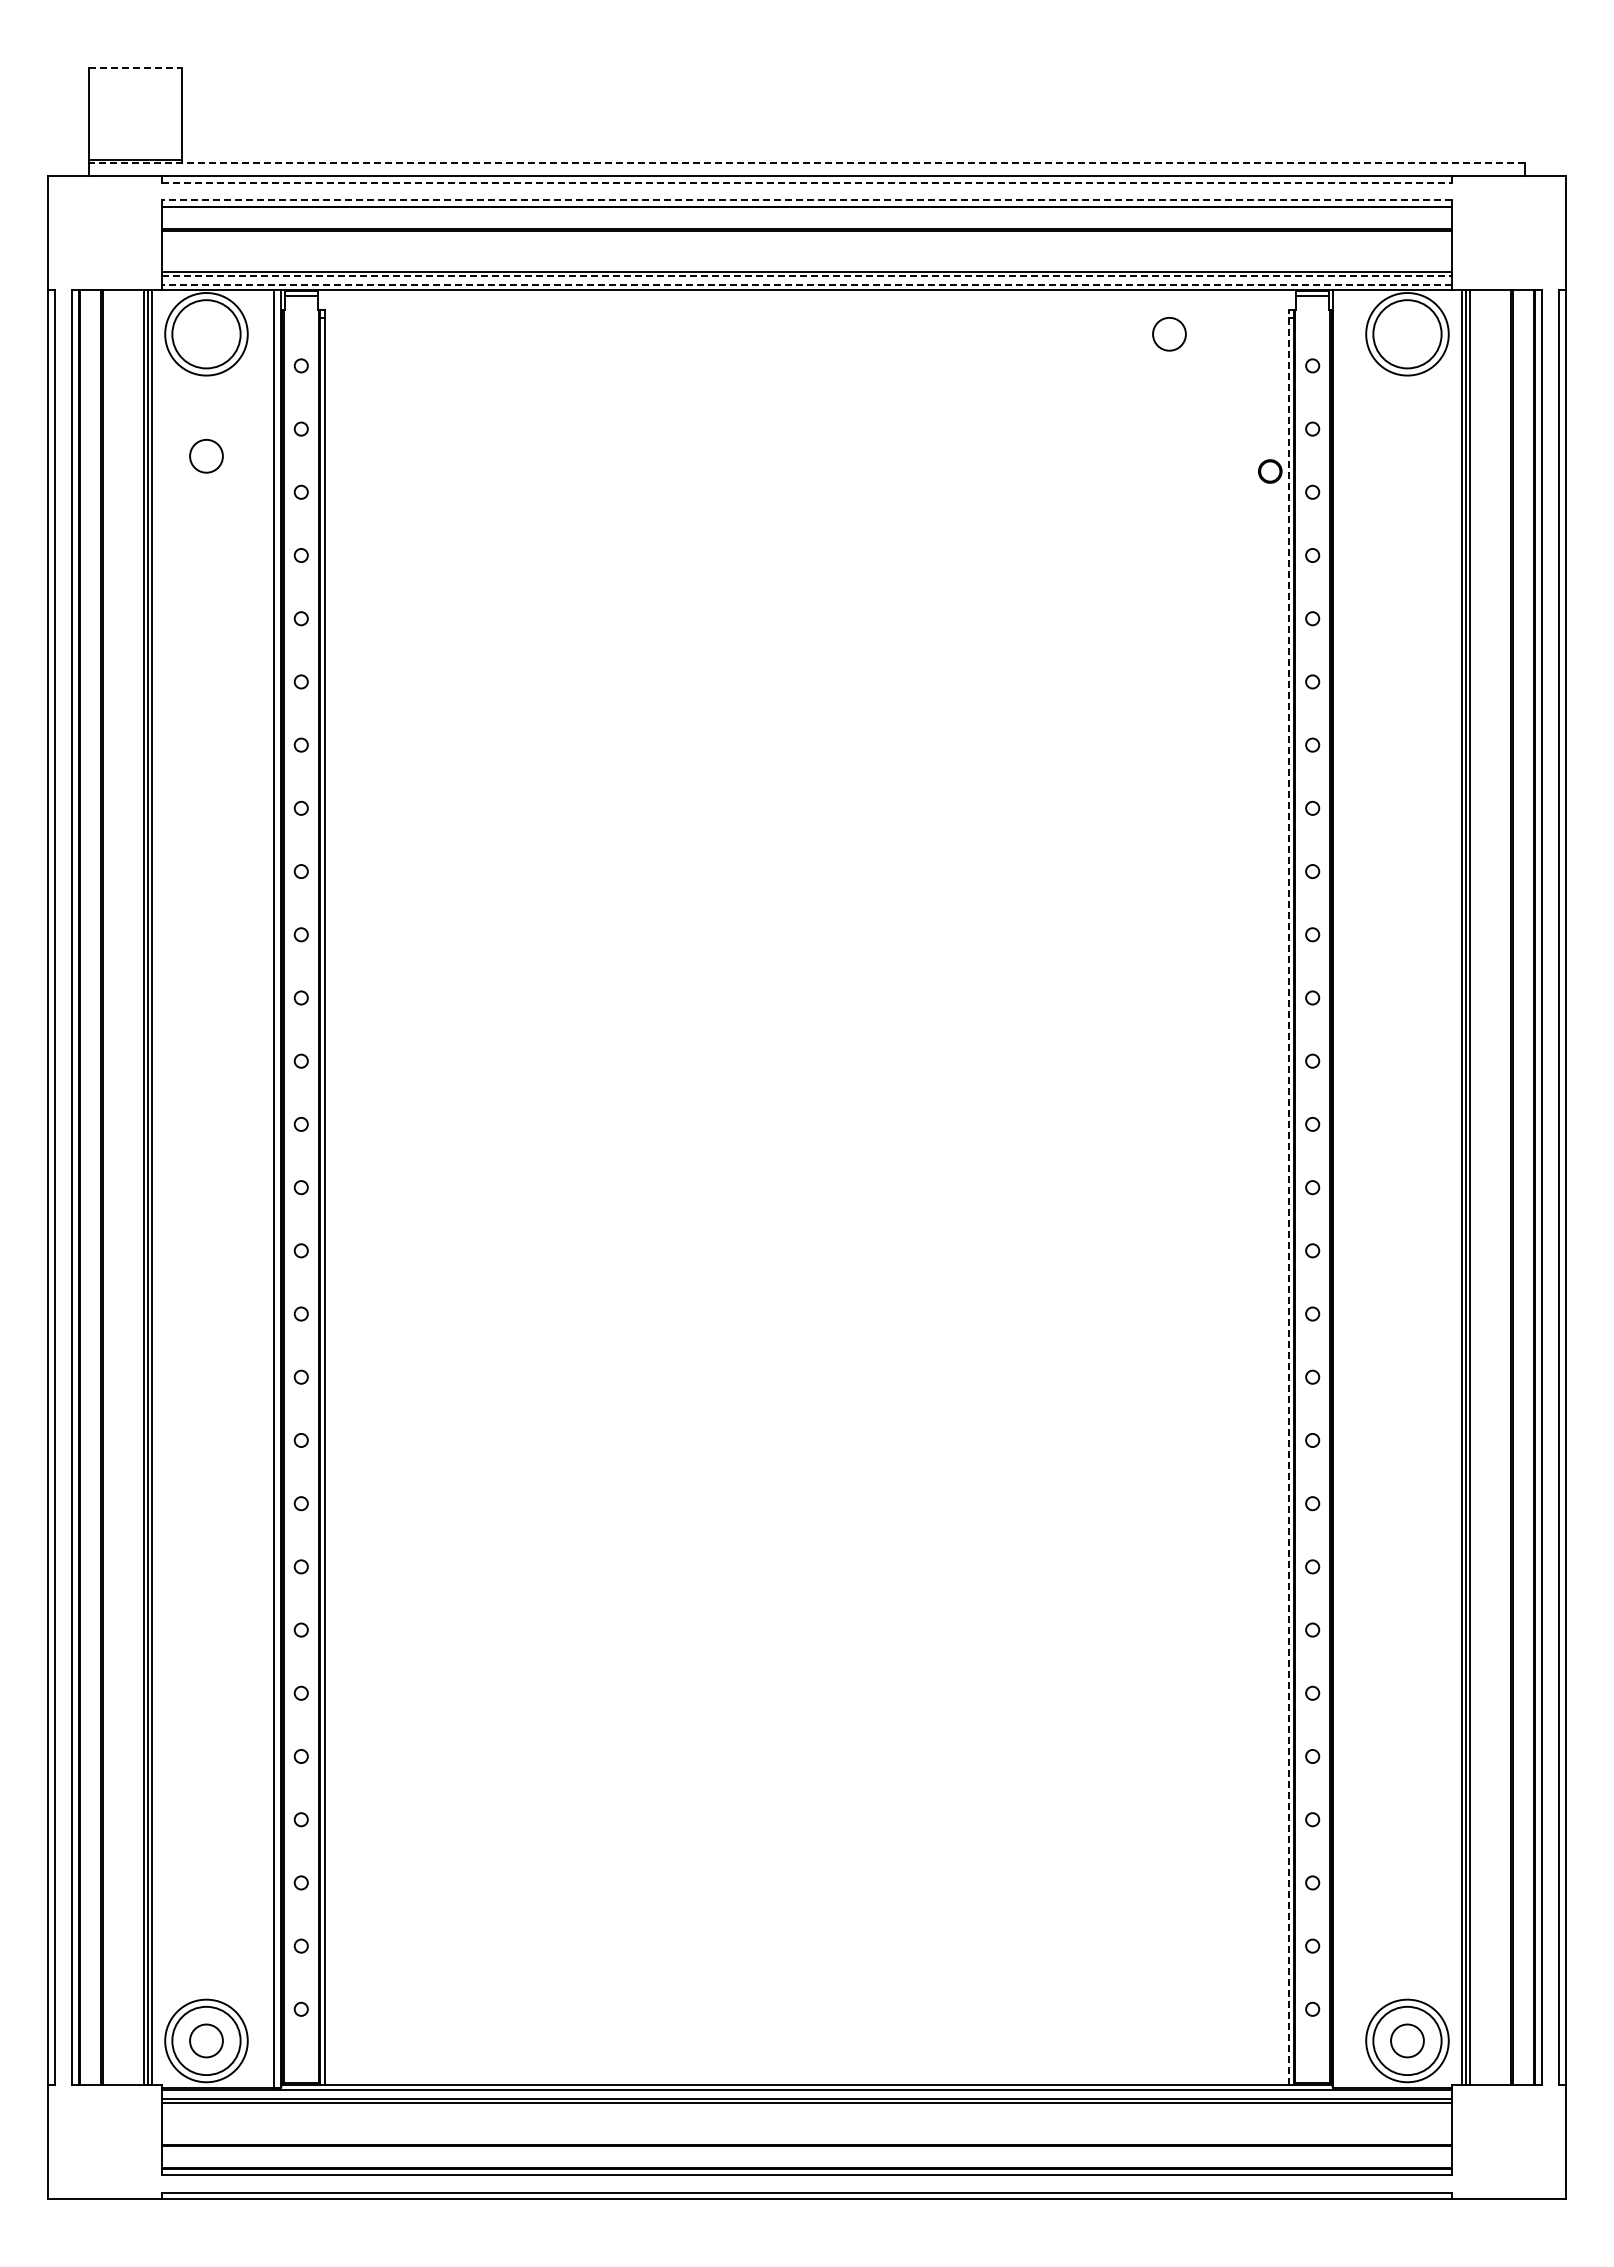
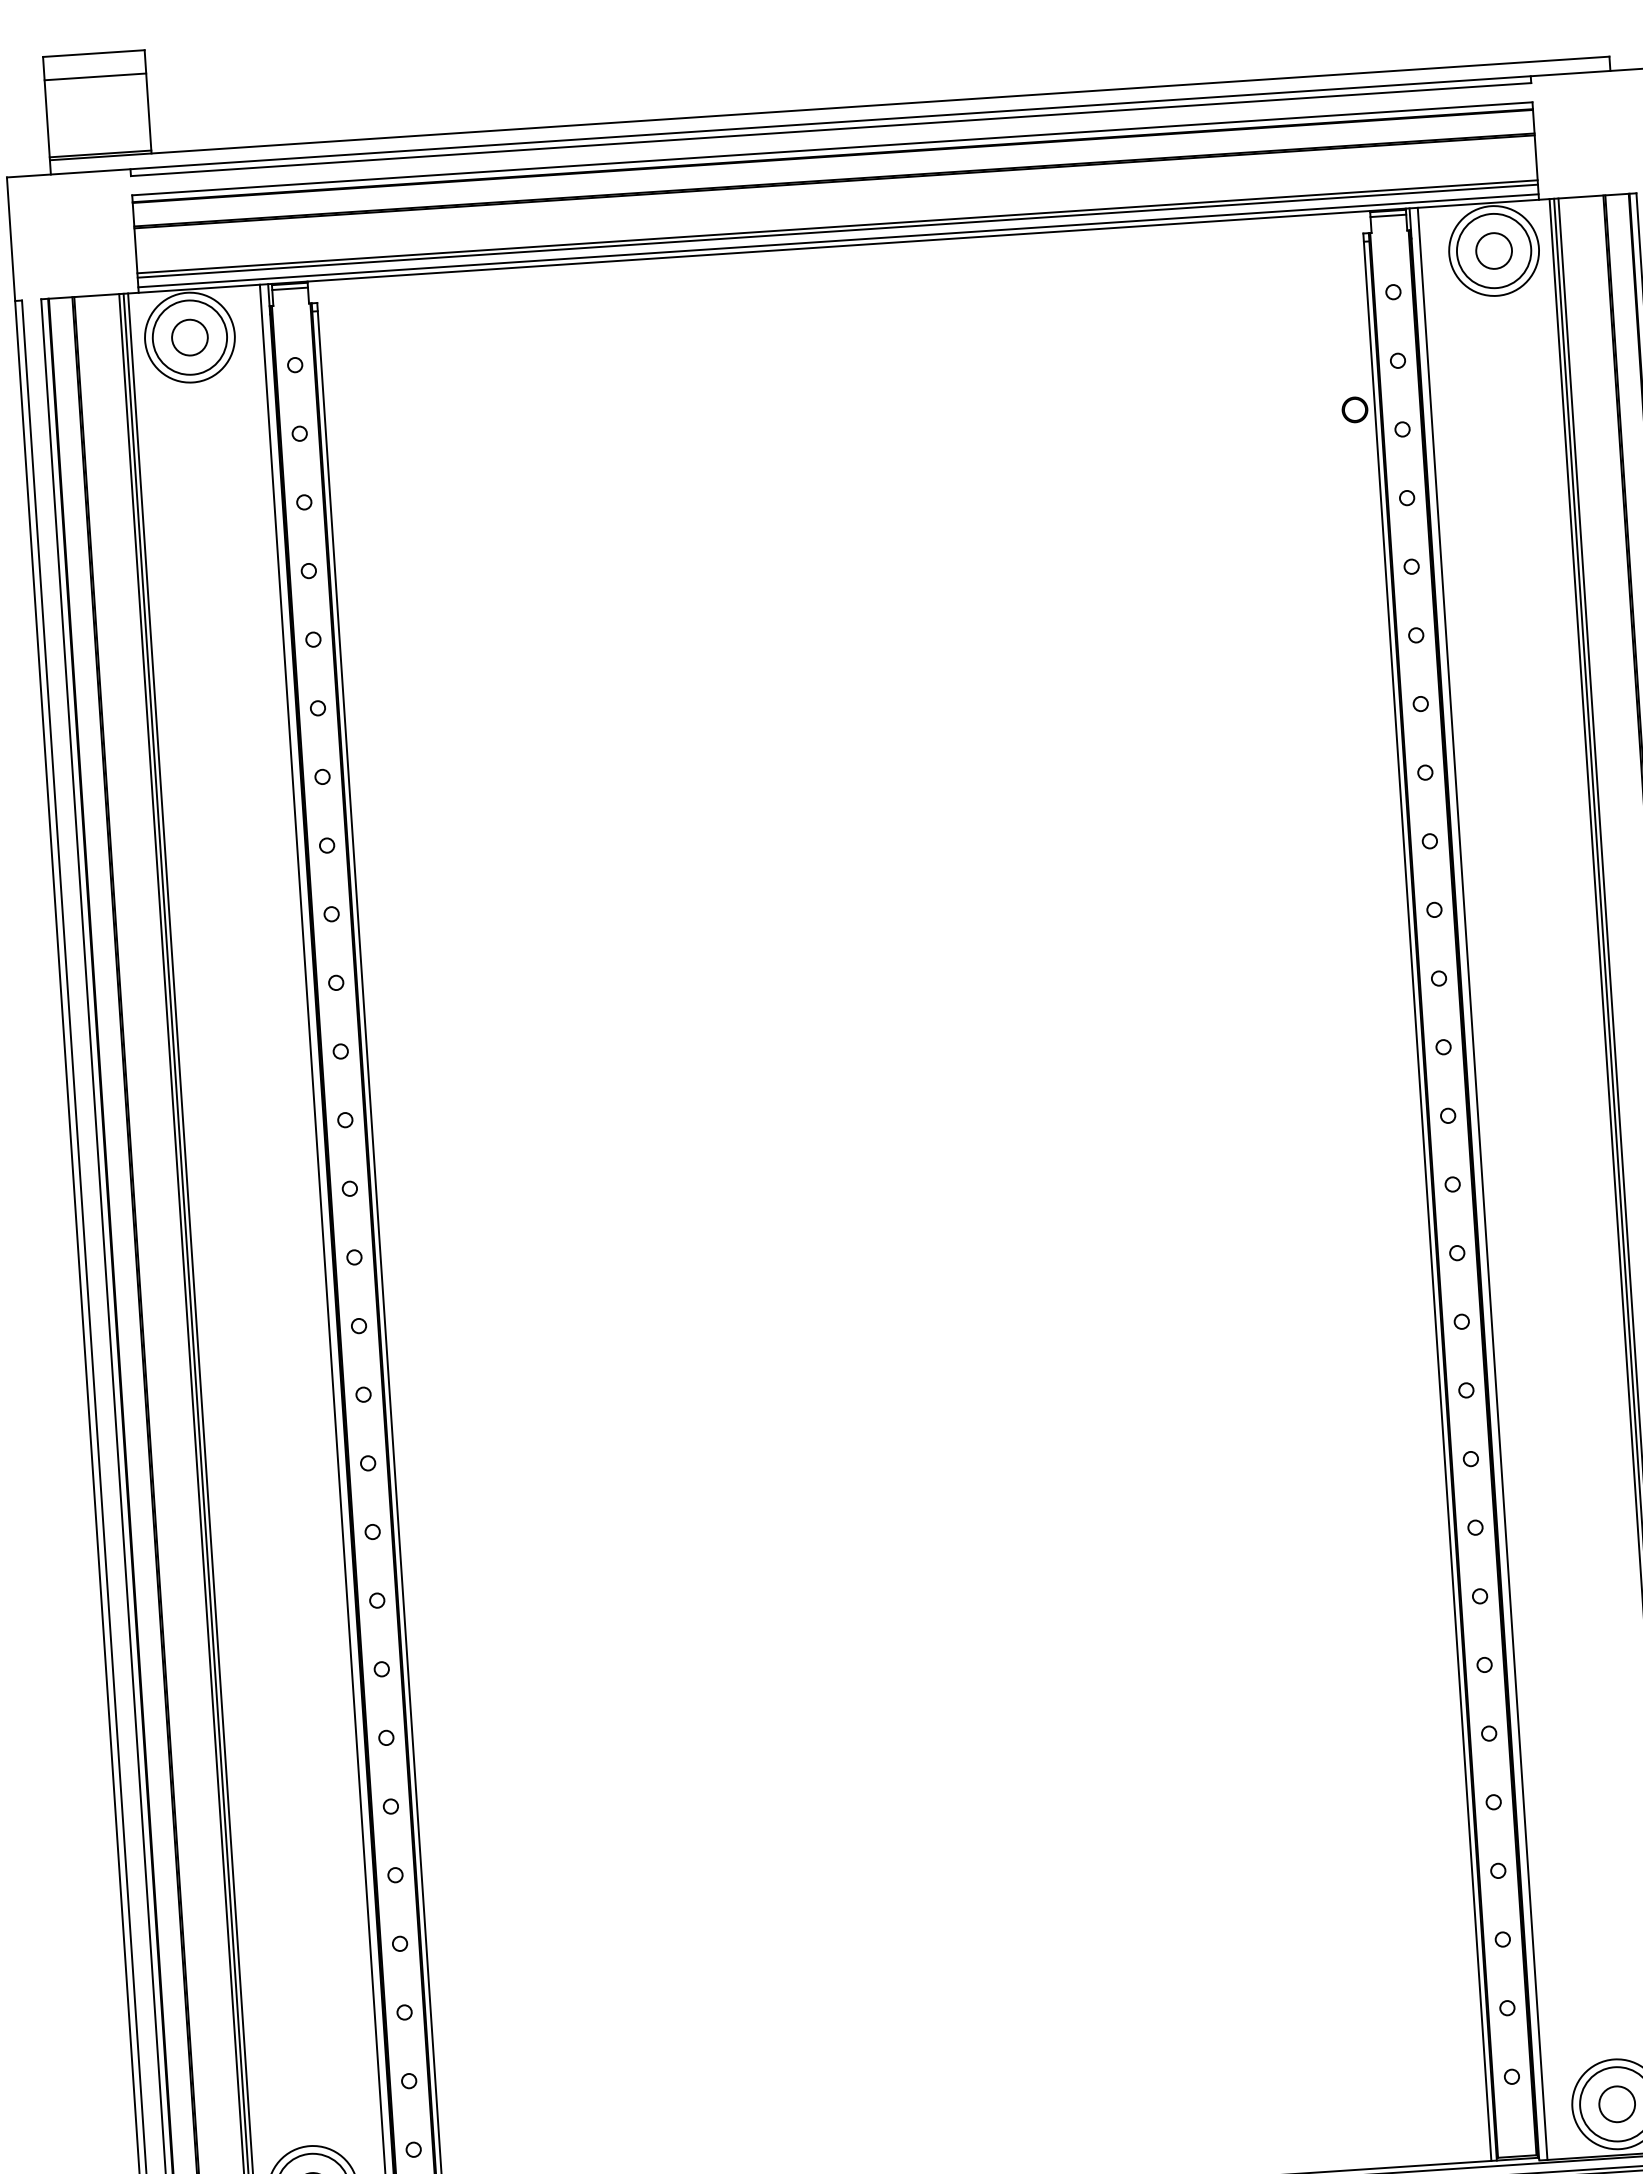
line: (135, 68) -> (93, 54), dashed -> solid
line: (135, 89) -> (95, 76), added
line: (806, 163) -> (829, 108), dashed -> solid
line: (806, 182) -> (830, 129), dashed -> solid
line: (806, 200) -> (831, 149), dashed -> solid
line: (806, 276) -> (837, 231), dashed -> solid
line: (806, 284) -> (837, 240), dashed -> solid
circle: (1169, 334) -> (1494, 251), moved
circle: (206, 456) -> (189, 337), moved
line: (1340, 1188) -> (1482, 1183), added
line: (1288, 1197) -> (1427, 1196), dashed -> solid

